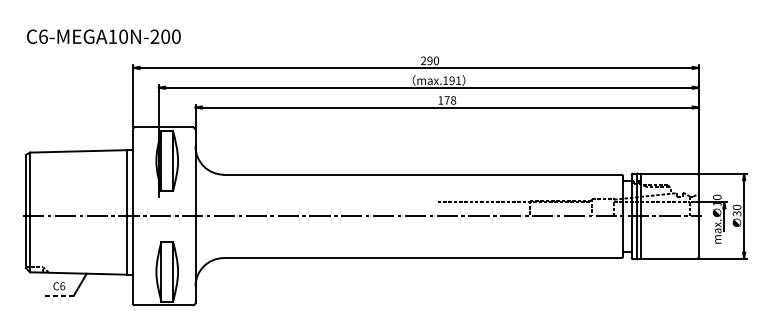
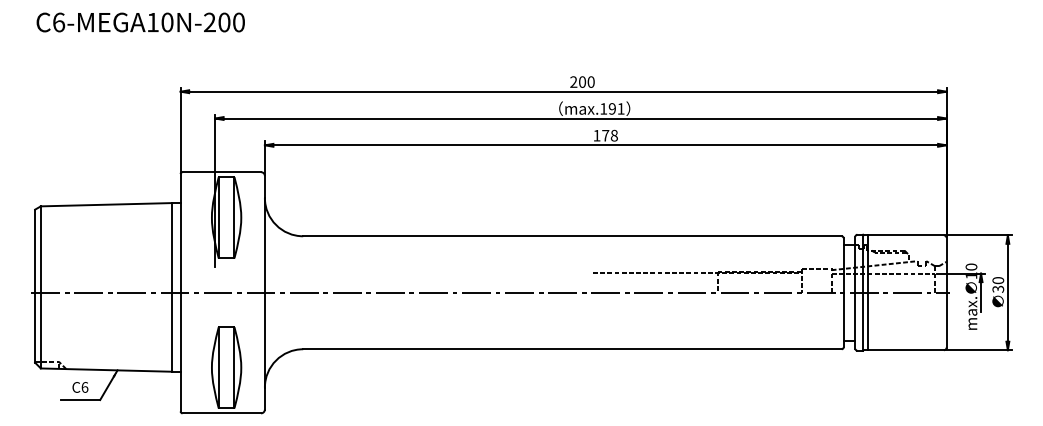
text: (103, 36) -> (140, 22), moved
text: (430, 60) -> (582, 81), 290 -> 200
line: (59, 295) -> (80, 400), dashed -> solid

